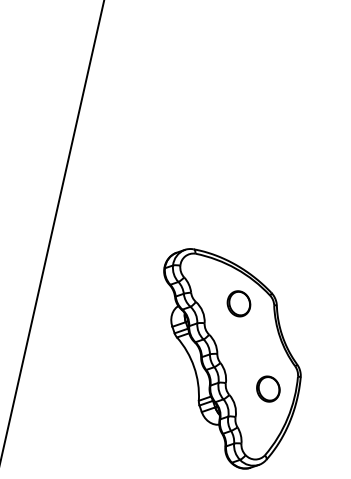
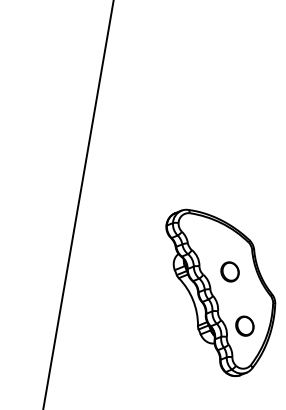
part: (238, 303) -> (229, 271), moved
part: (267, 388) -> (244, 325), moved

